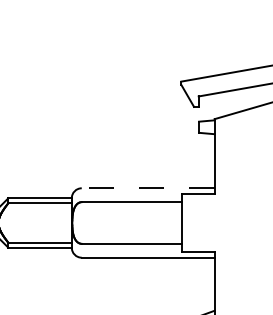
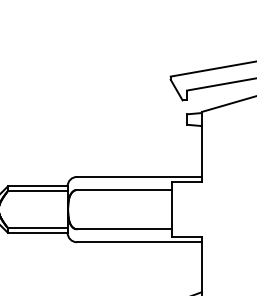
line: (147, 188) -> (138, 177), dashed -> solid

